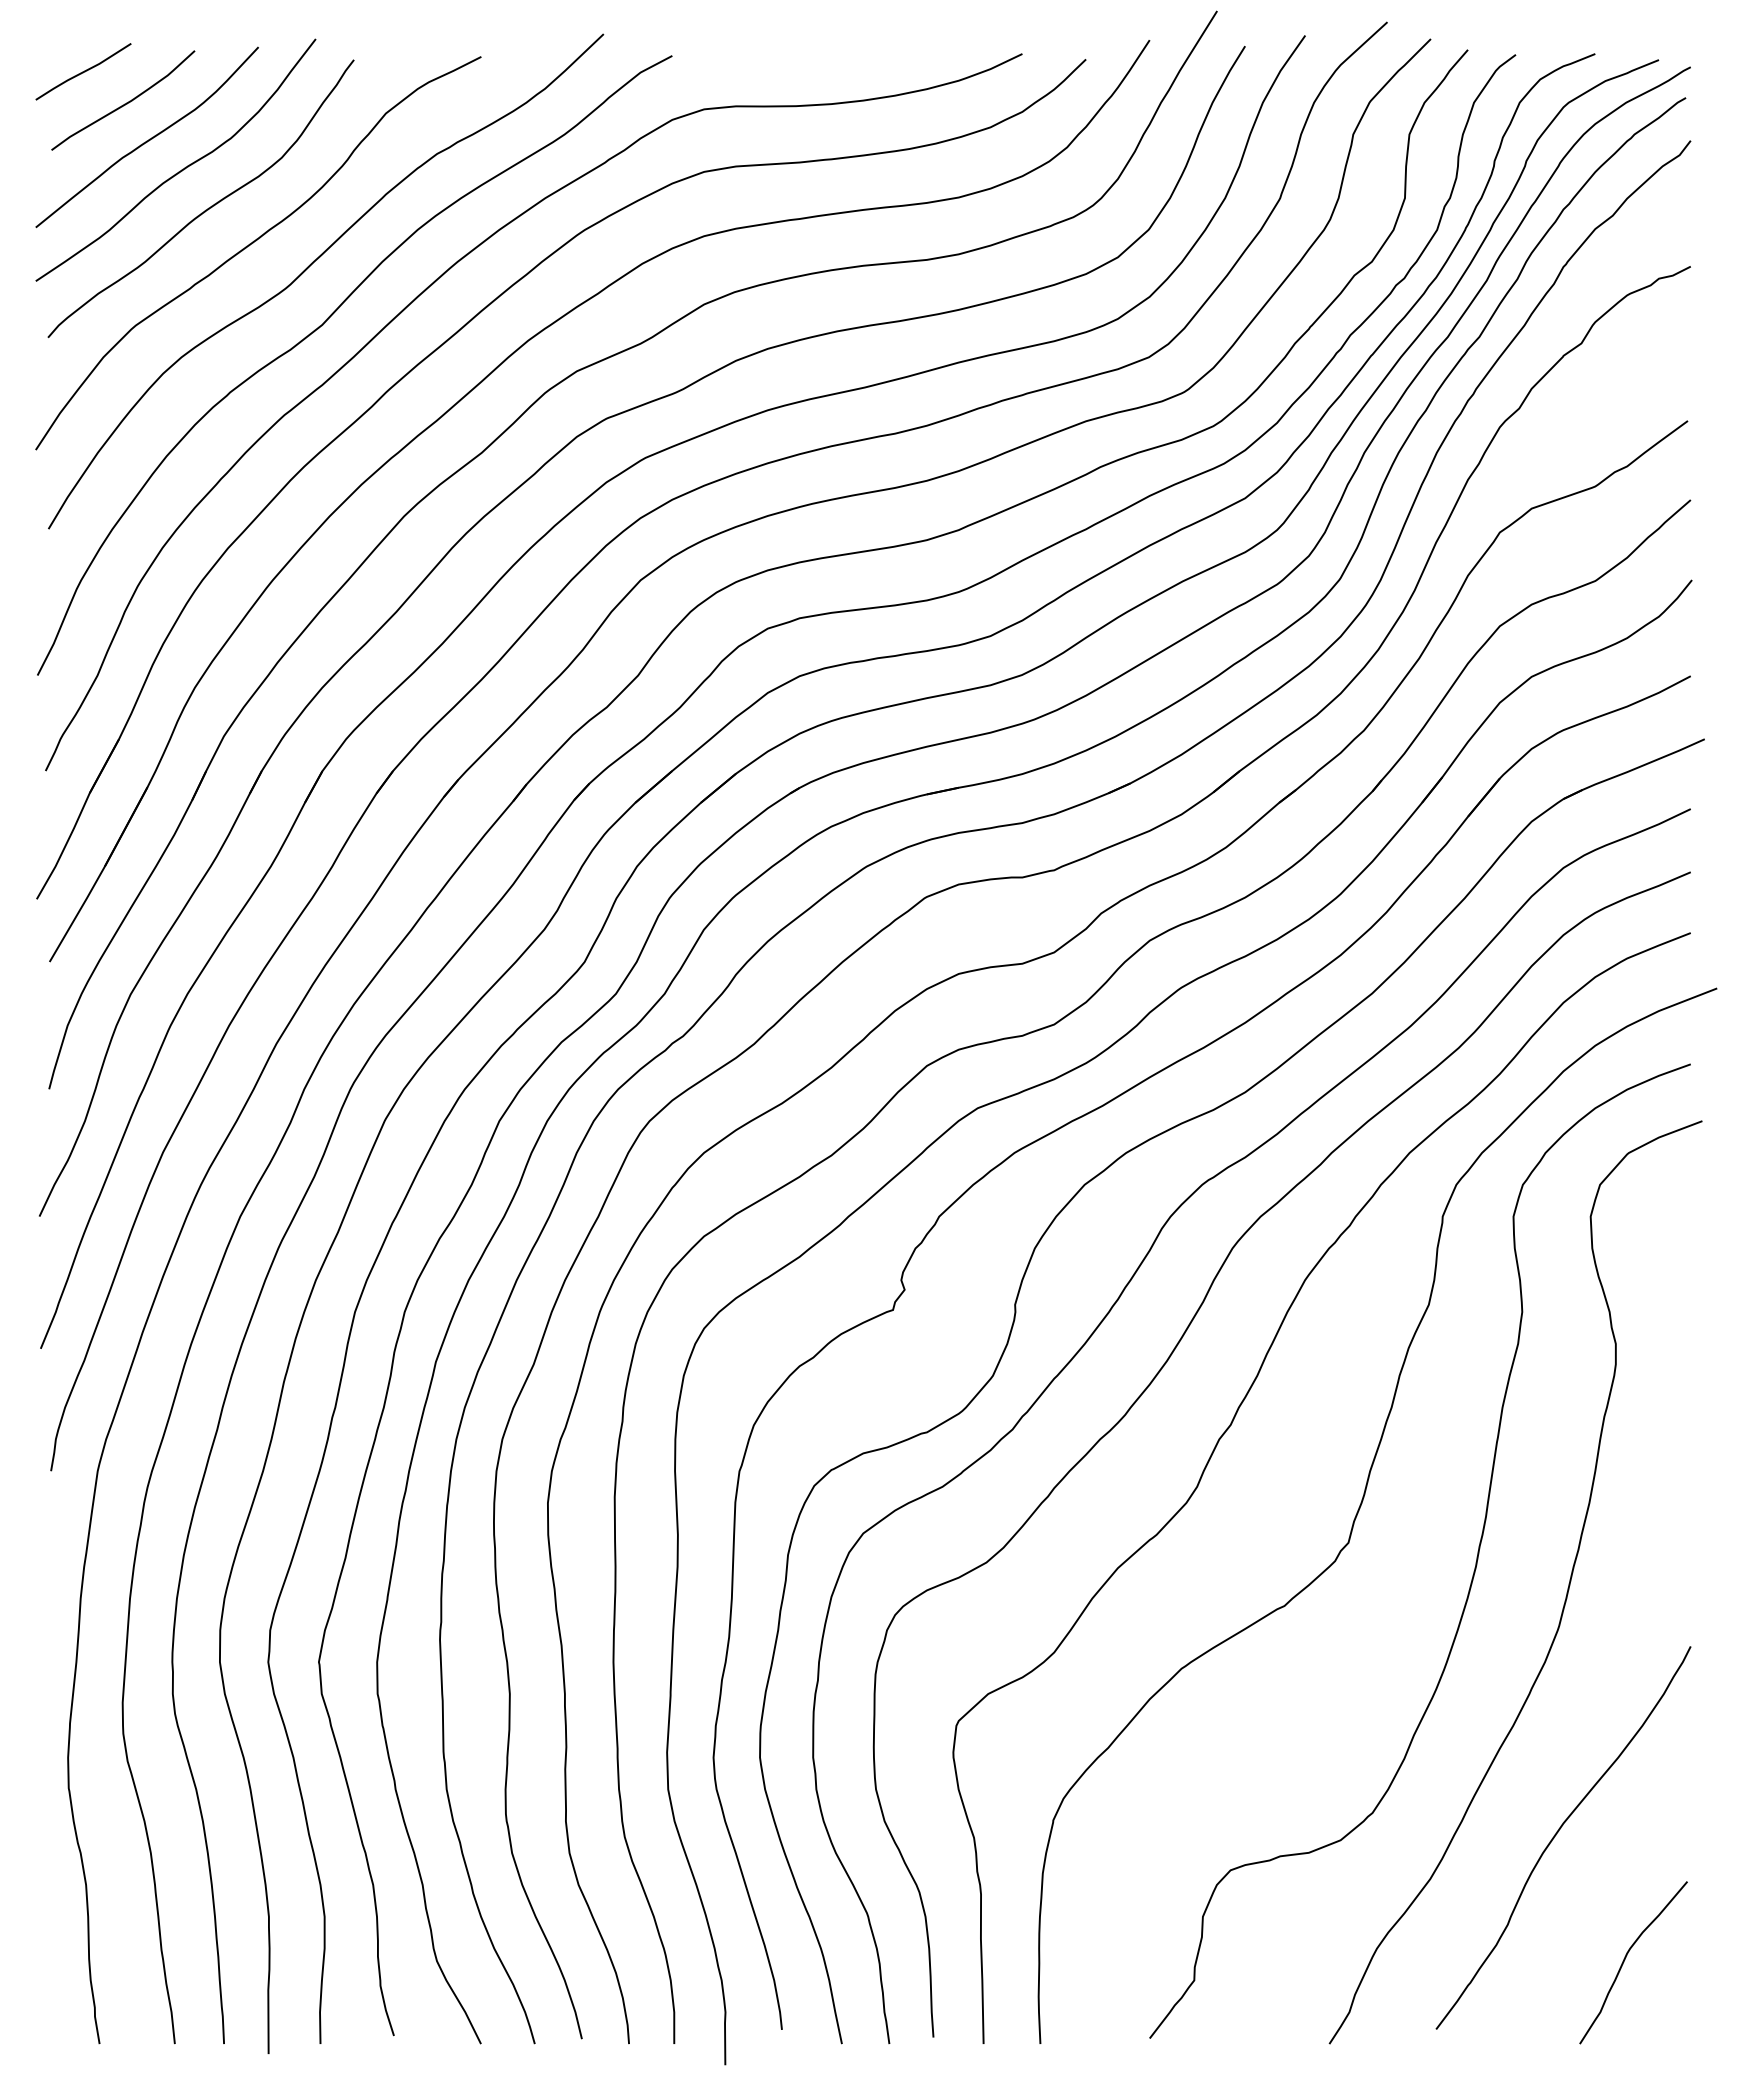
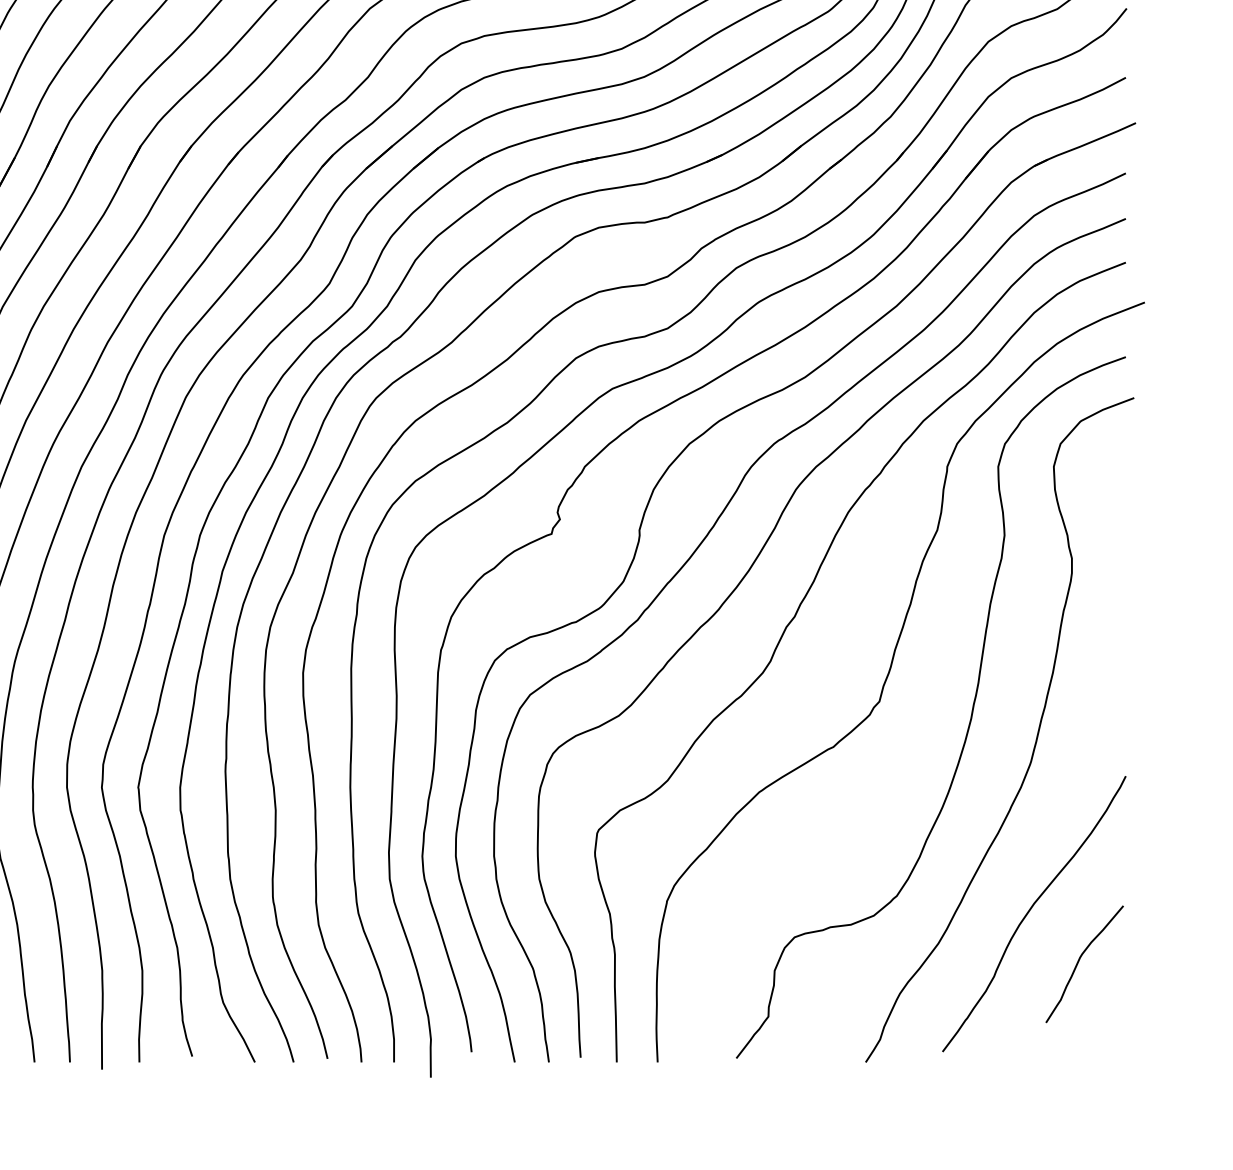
curve: (1625, 1959) -> (1078, 961), moved

